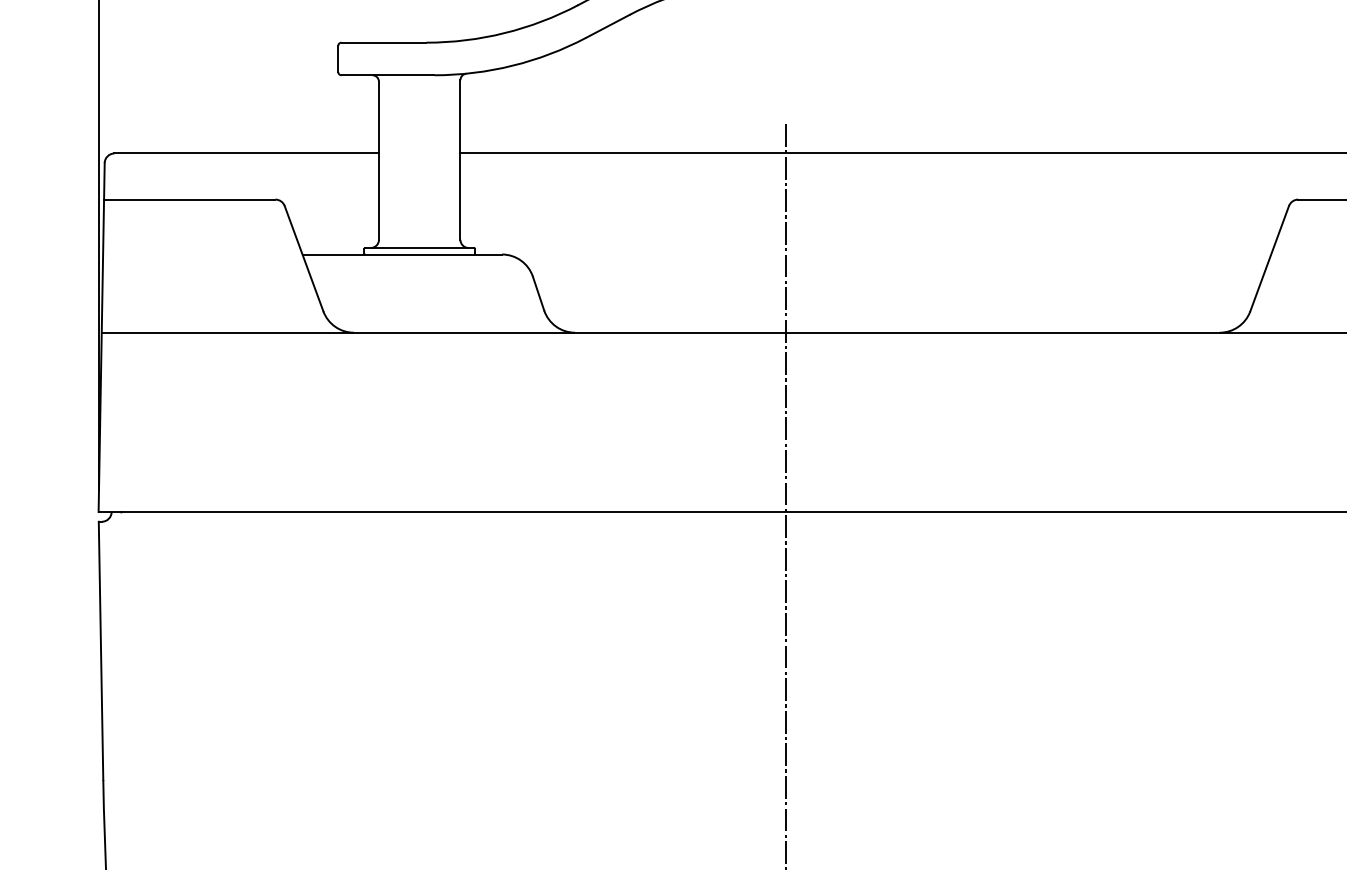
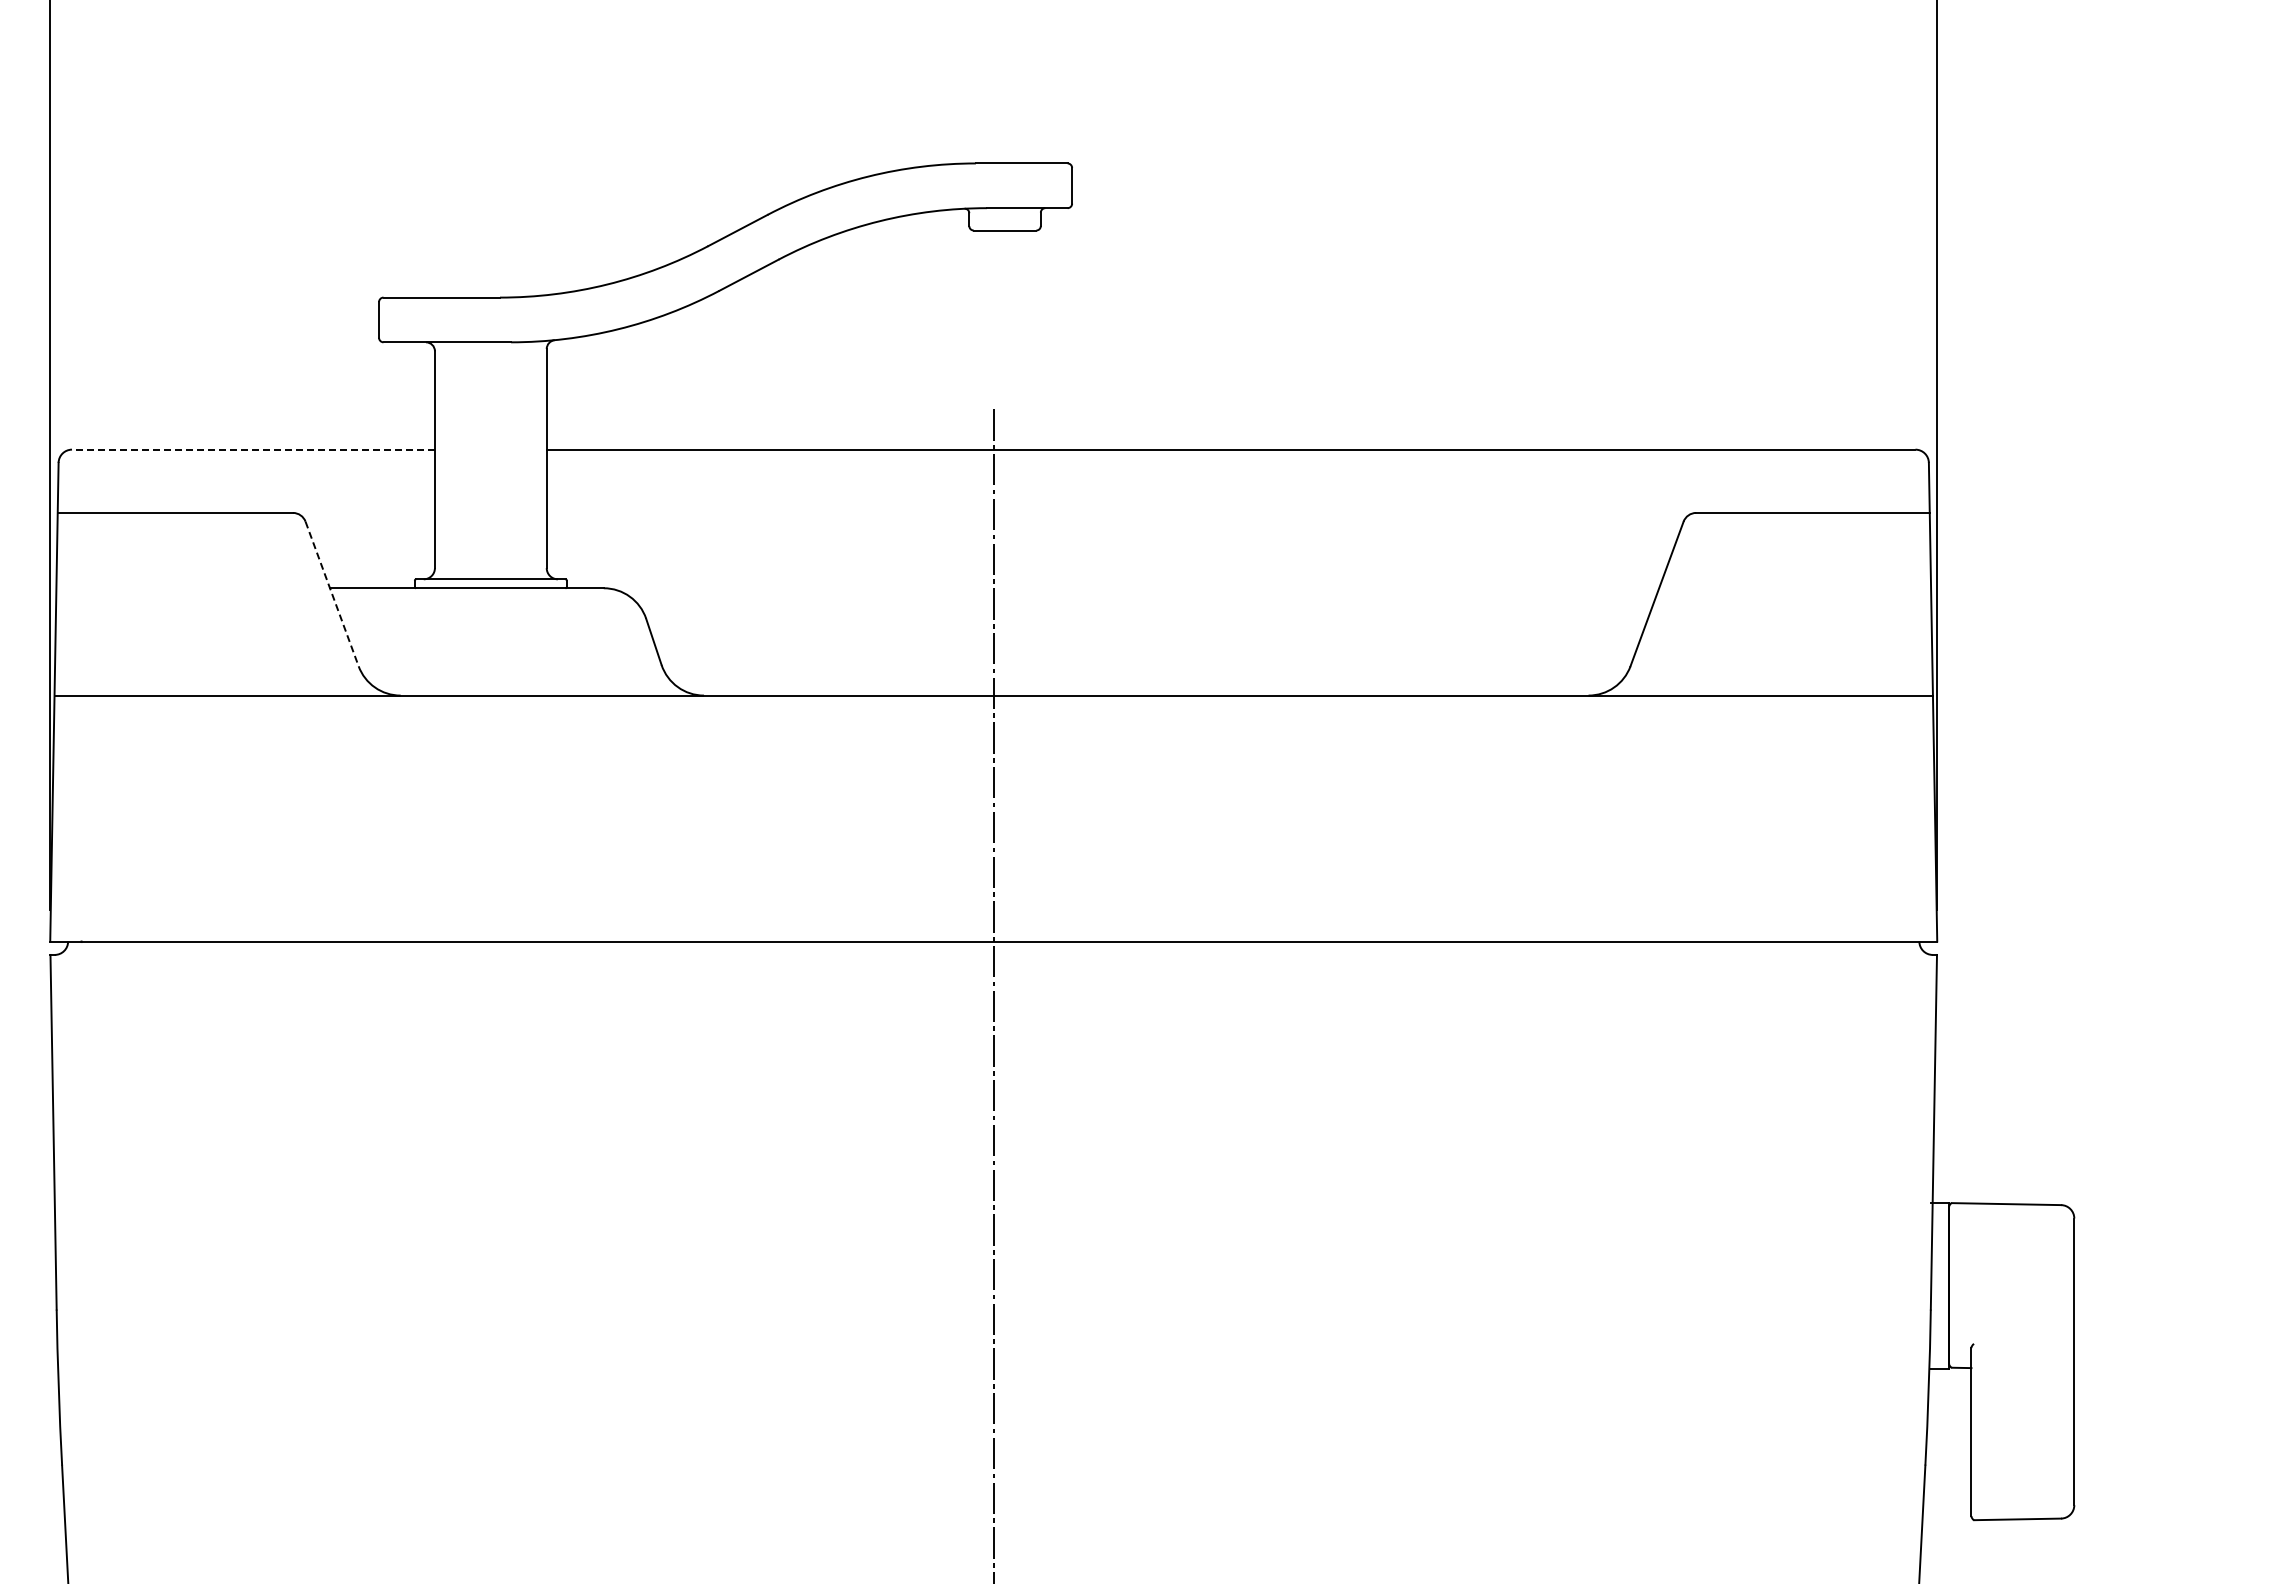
line: (246, 153) -> (252, 449), solid -> dashed
line: (304, 259) -> (332, 594), solid -> dashed

